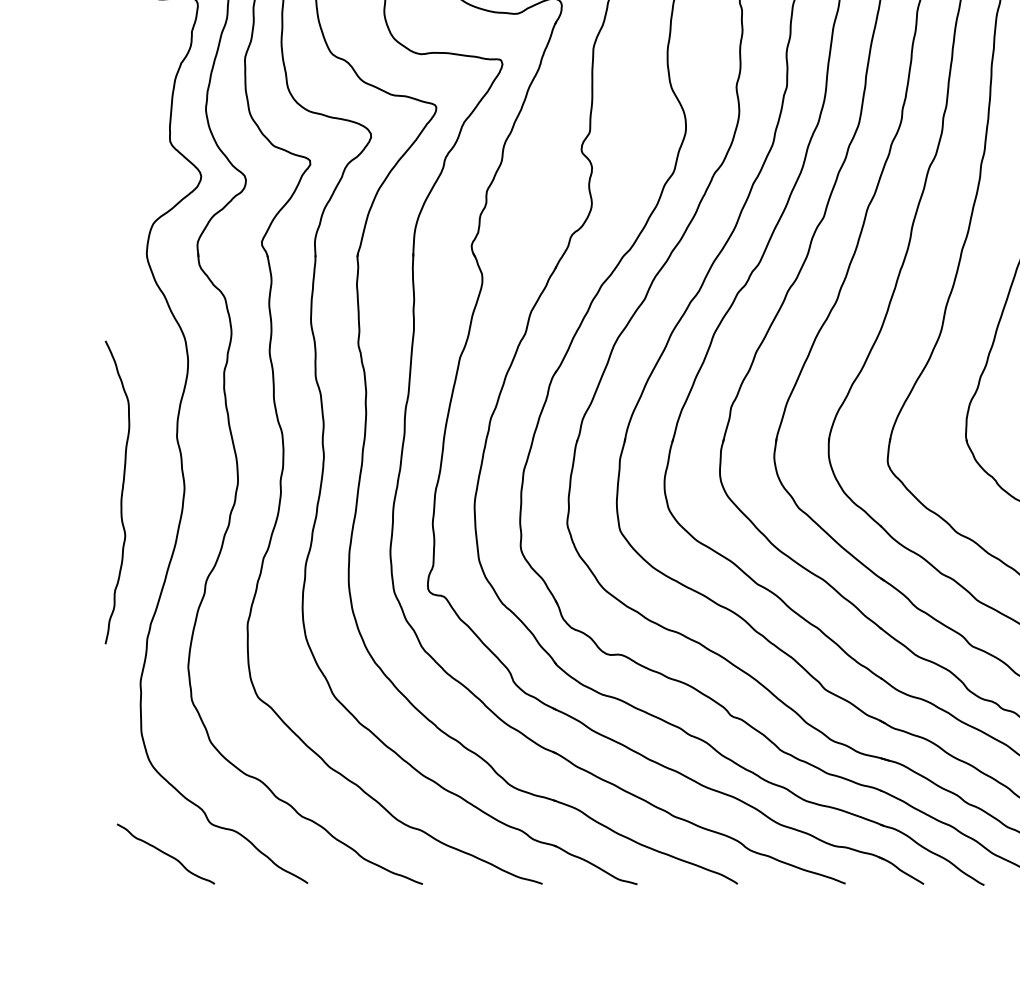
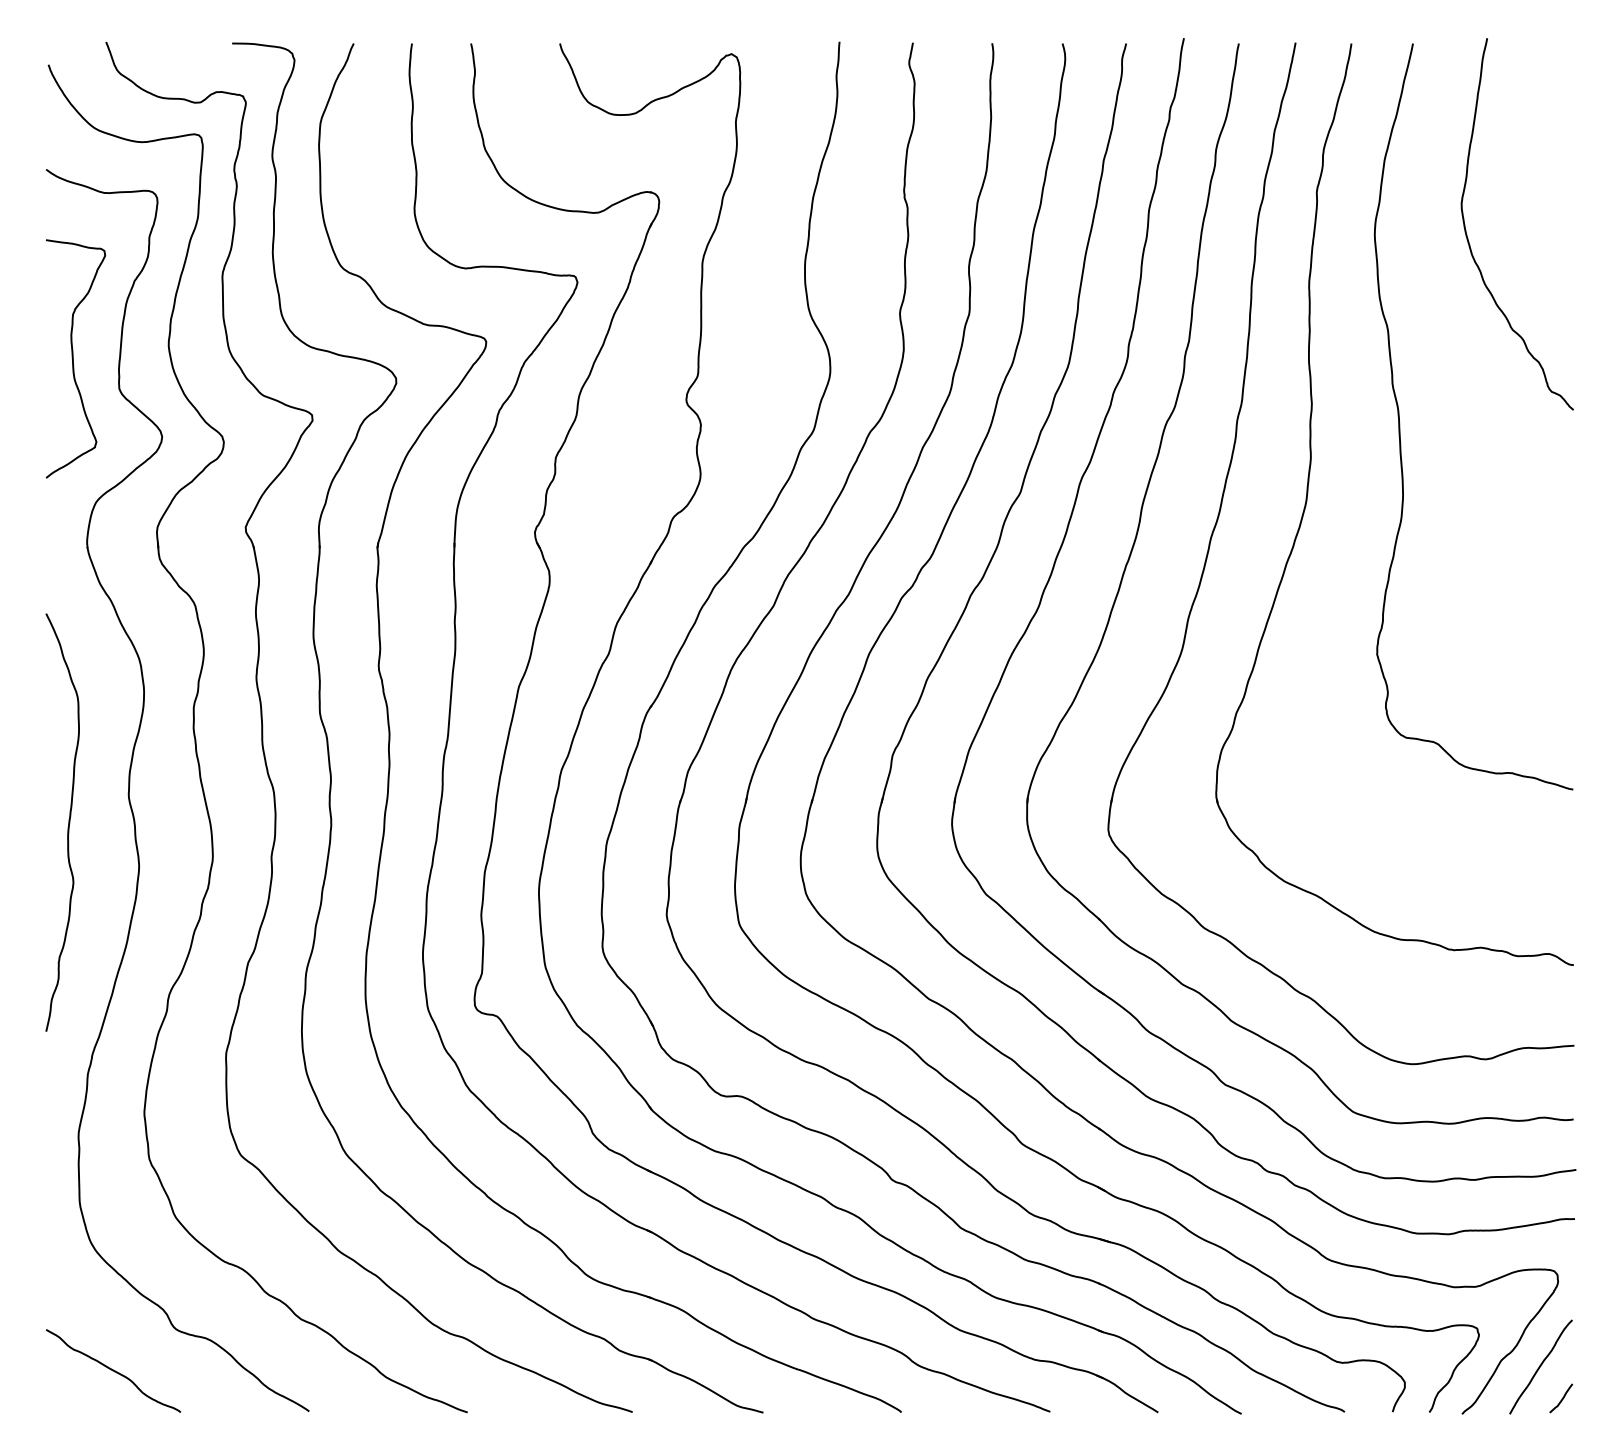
curve: (136, 119) -> (73, 358), added
curve: (121, 492) -> (68, 822), moved

